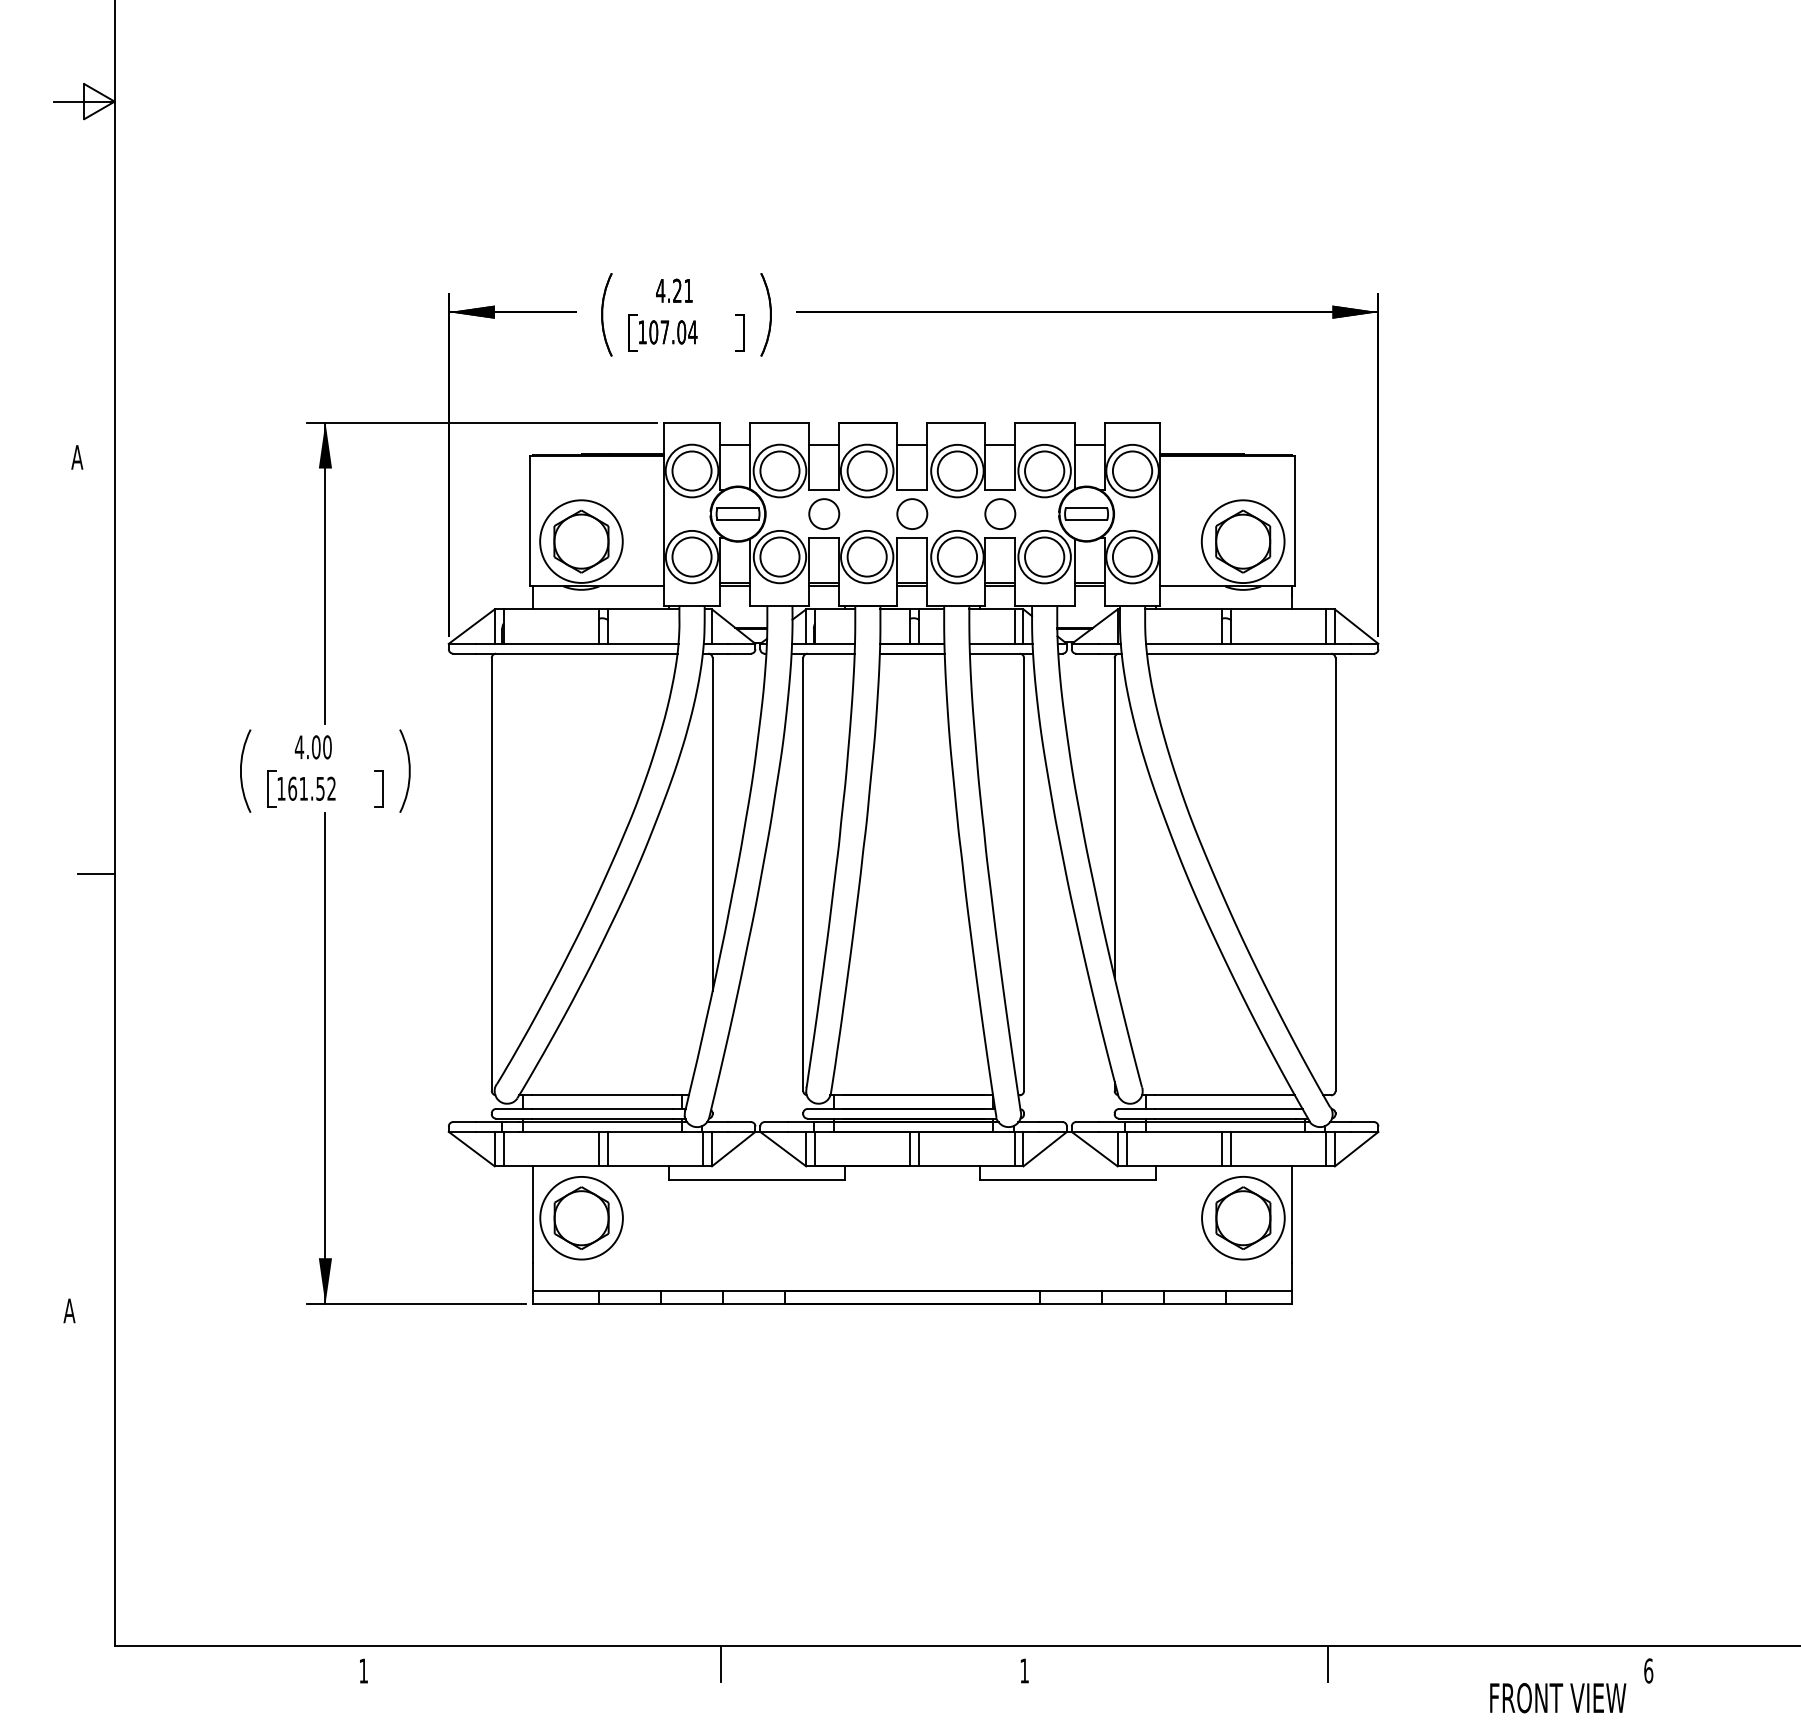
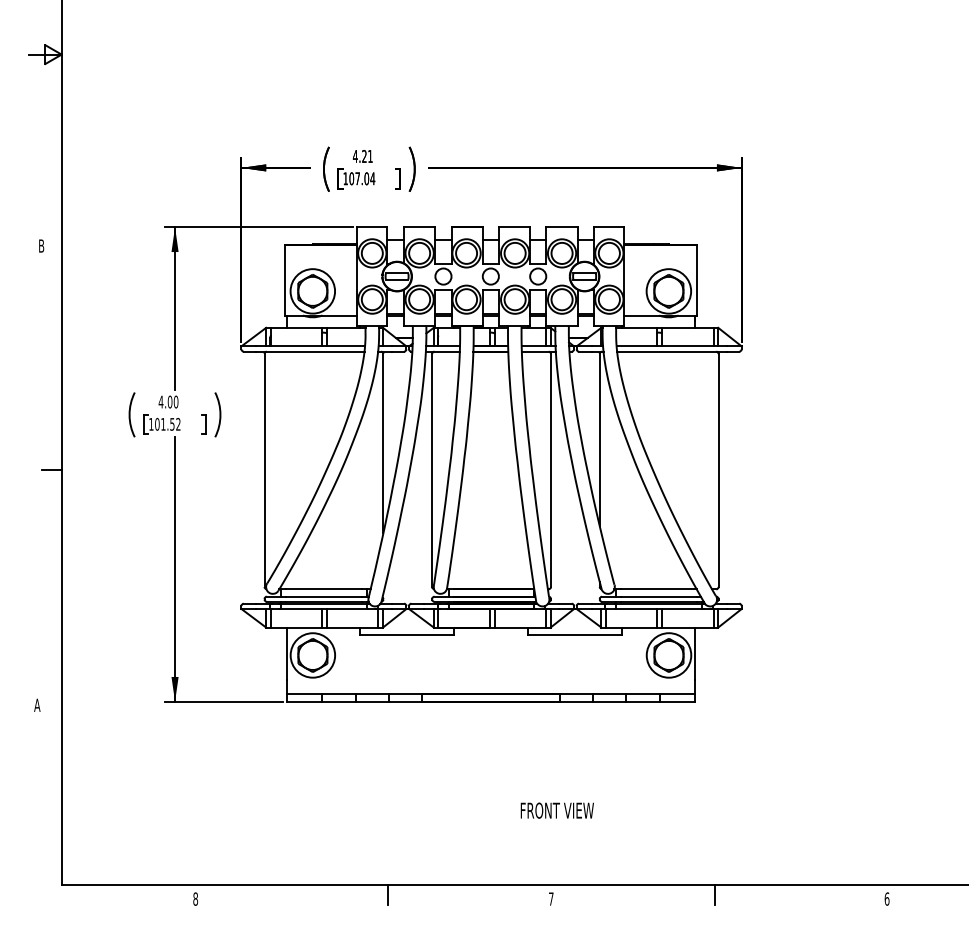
text: (77, 456) -> (41, 245), A -> B
text: (292, 789) -> (157, 424), 161.52 -> 101.52
text: (363, 1669) -> (195, 898), 1 -> 8
text: (1025, 1669) -> (551, 898), 1 -> 7
text: (1556, 1697) -> (556, 810), moved

